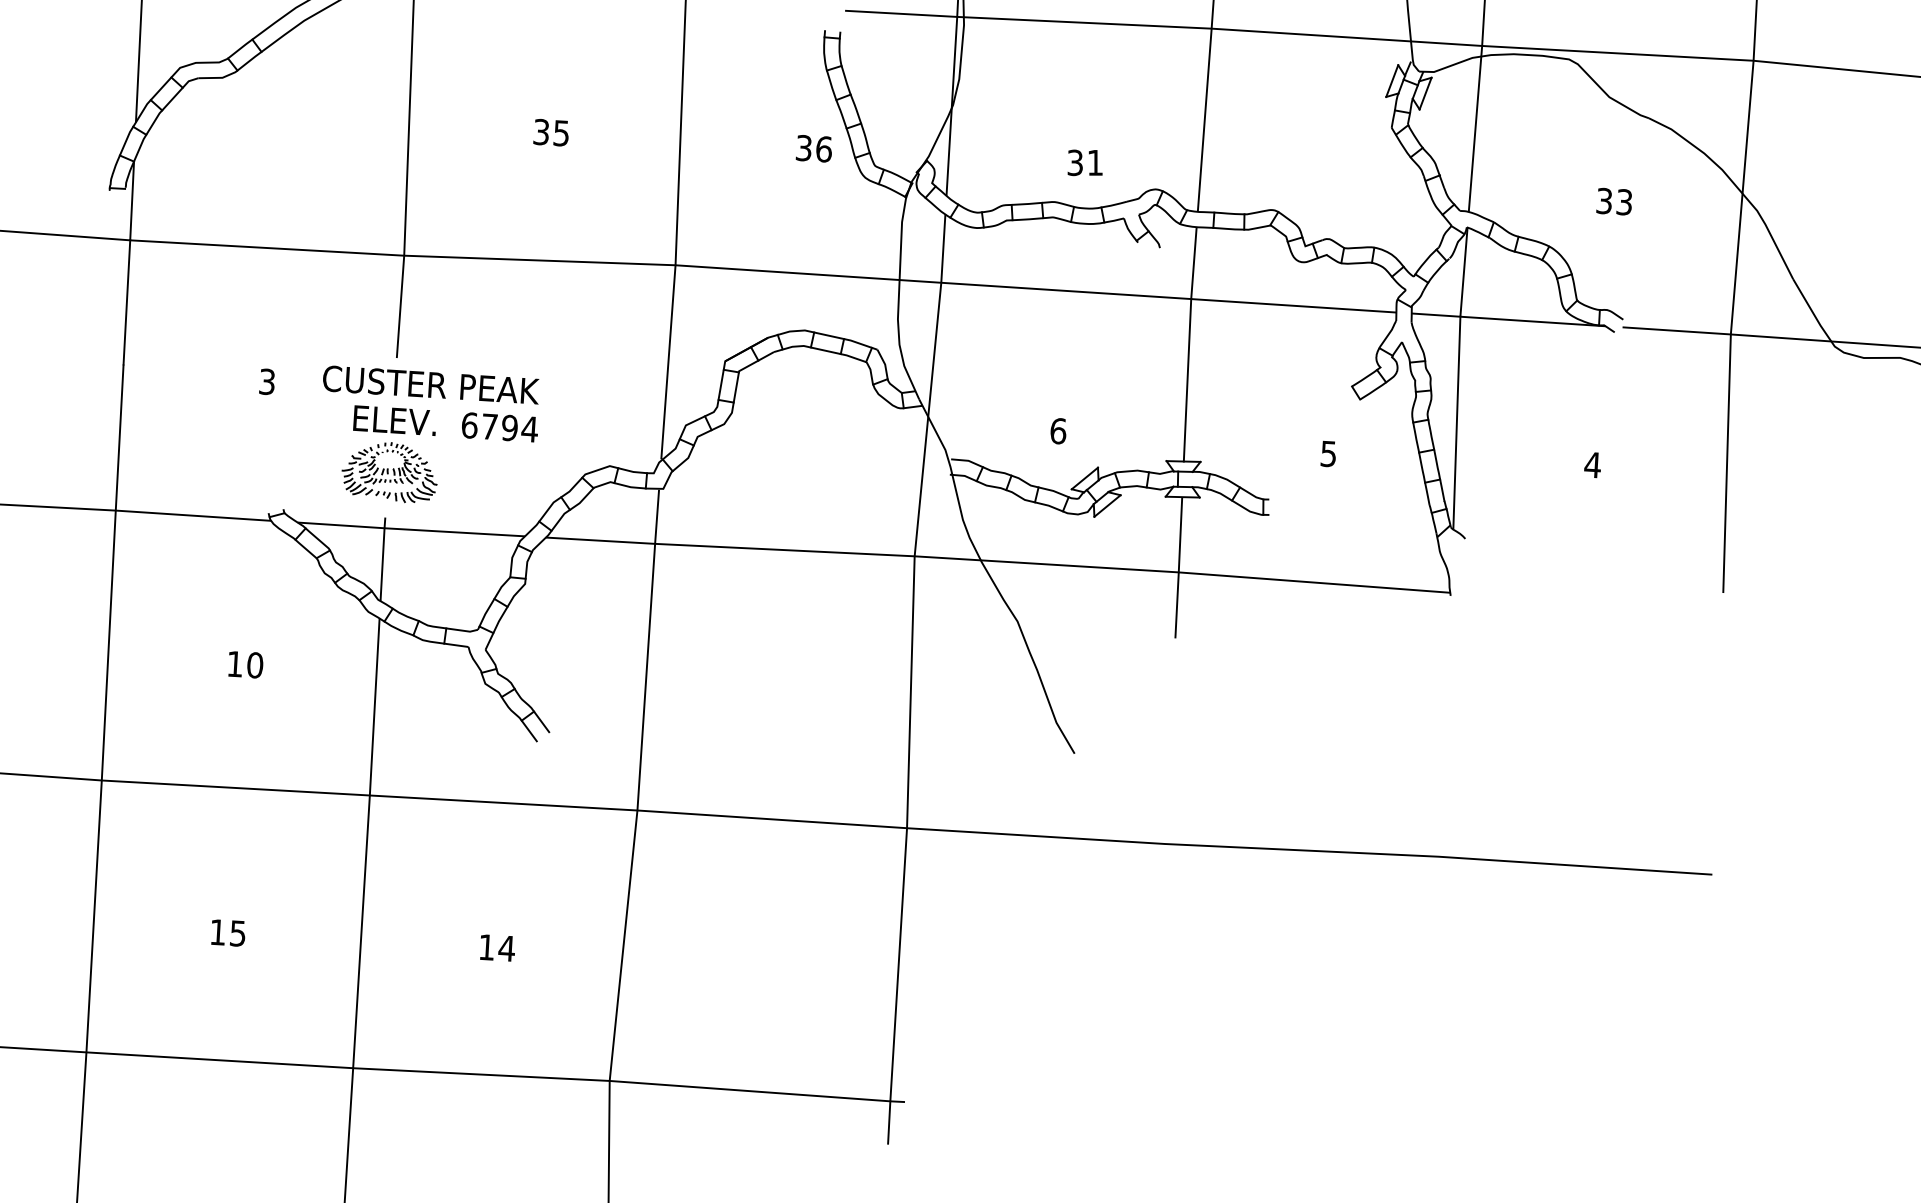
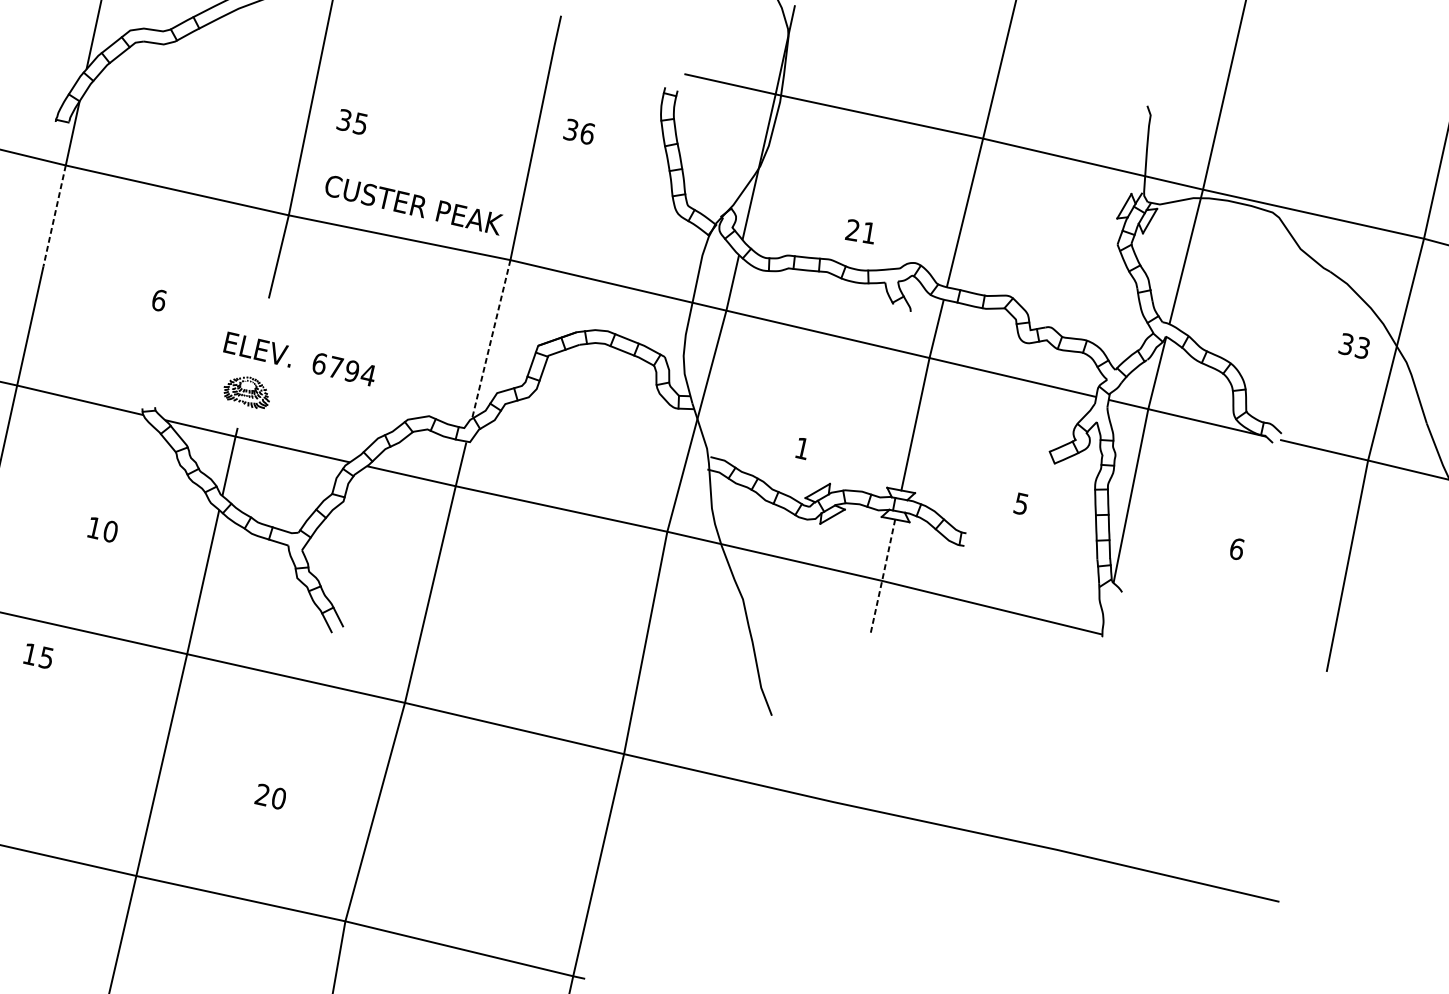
text: (550, 132) -> (351, 121), moved
text: (813, 148) -> (578, 131), moved
text: (1074, 162) -> (852, 229), 31 -> 21
text: (1613, 201) -> (1353, 345), moved
line: (126, 302) -> (54, 216), solid -> dashed
line: (668, 362) -> (491, 339), solid -> dashed
text: (267, 381) -> (159, 300), 3 -> 6
text: (431, 384) -> (414, 204), moved
text: (1058, 431) -> (802, 448), 6 -> 1
text: (1592, 465) -> (1236, 549), 4 -> 6
part: (389, 472) -> (247, 391), size x0.6
line: (1178, 568) -> (882, 577), solid -> dashed
text: (228, 932) -> (38, 655), moved
text: (496, 947) -> (270, 796), 14 -> 20

